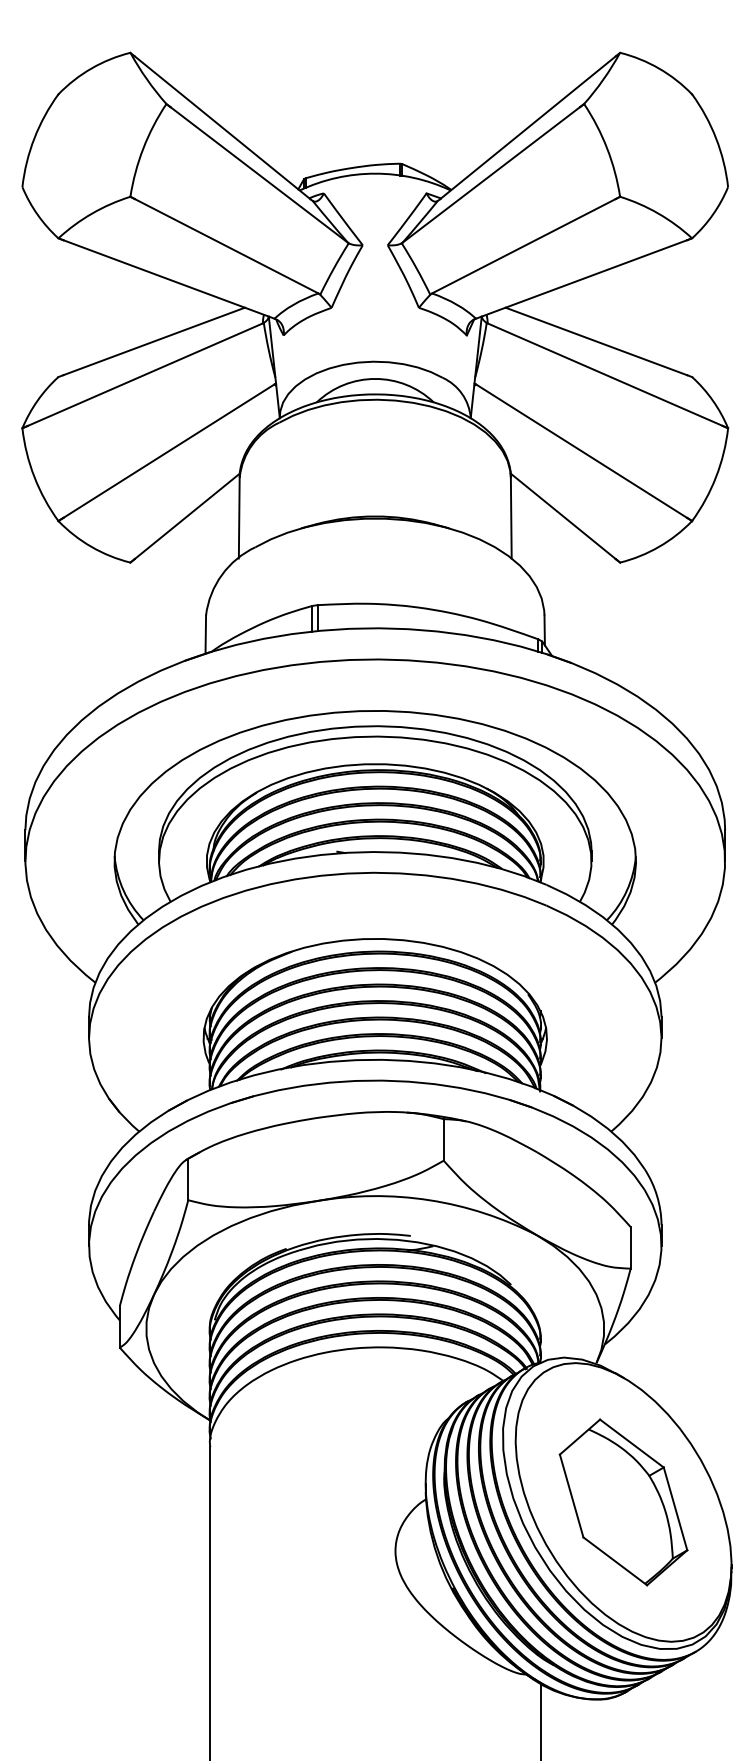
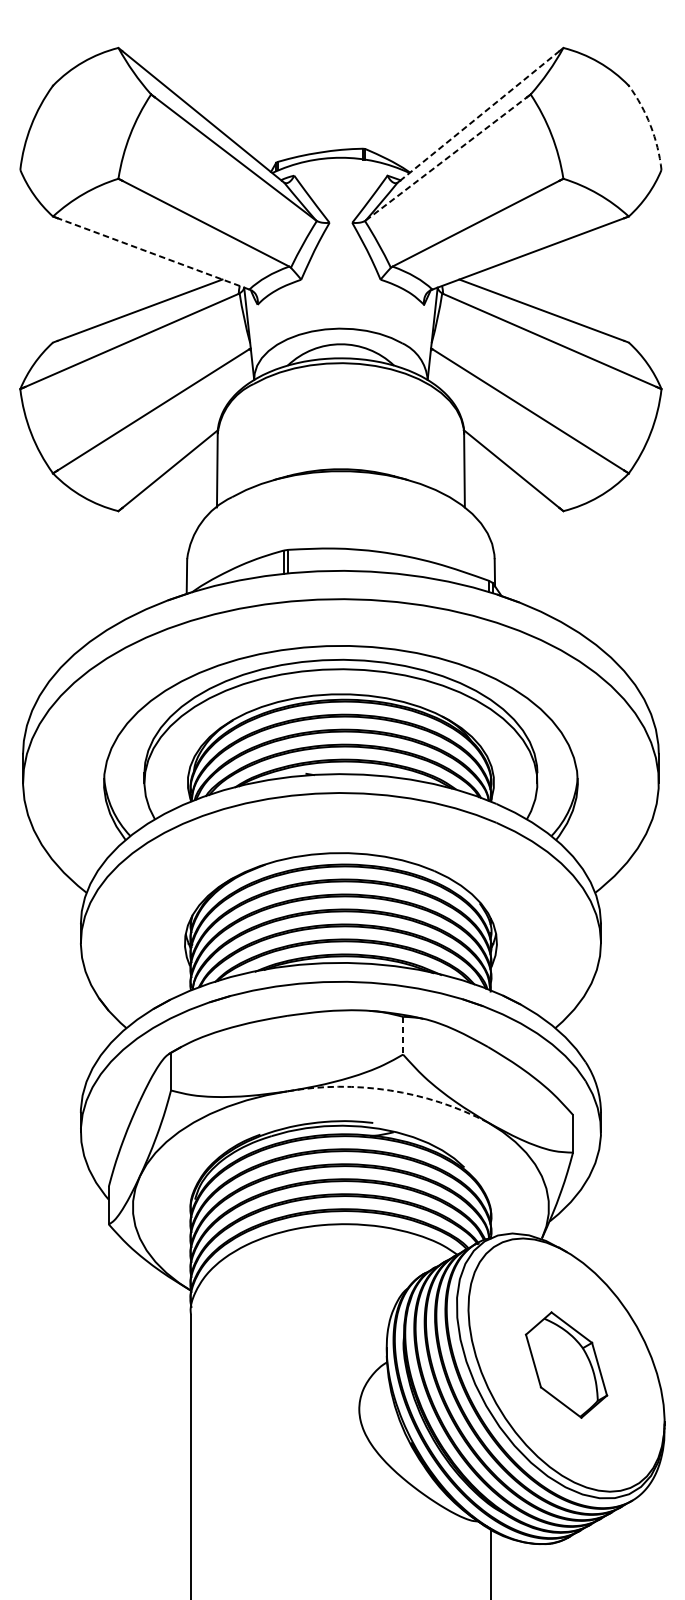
line: (528, 127) -> (480, 115), solid -> dashed
arc: (716, 138) -> (650, 125), solid -> dashed
line: (491, 174) -> (446, 158), solid -> dashed
line: (168, 279) -> (153, 253), solid -> dashed
line: (443, 1139) -> (402, 1035), solid -> dashed
arc: (429, 1200) -> (390, 1090), solid -> dashed
part: (623, 1502) -> (566, 1365), size x0.7

